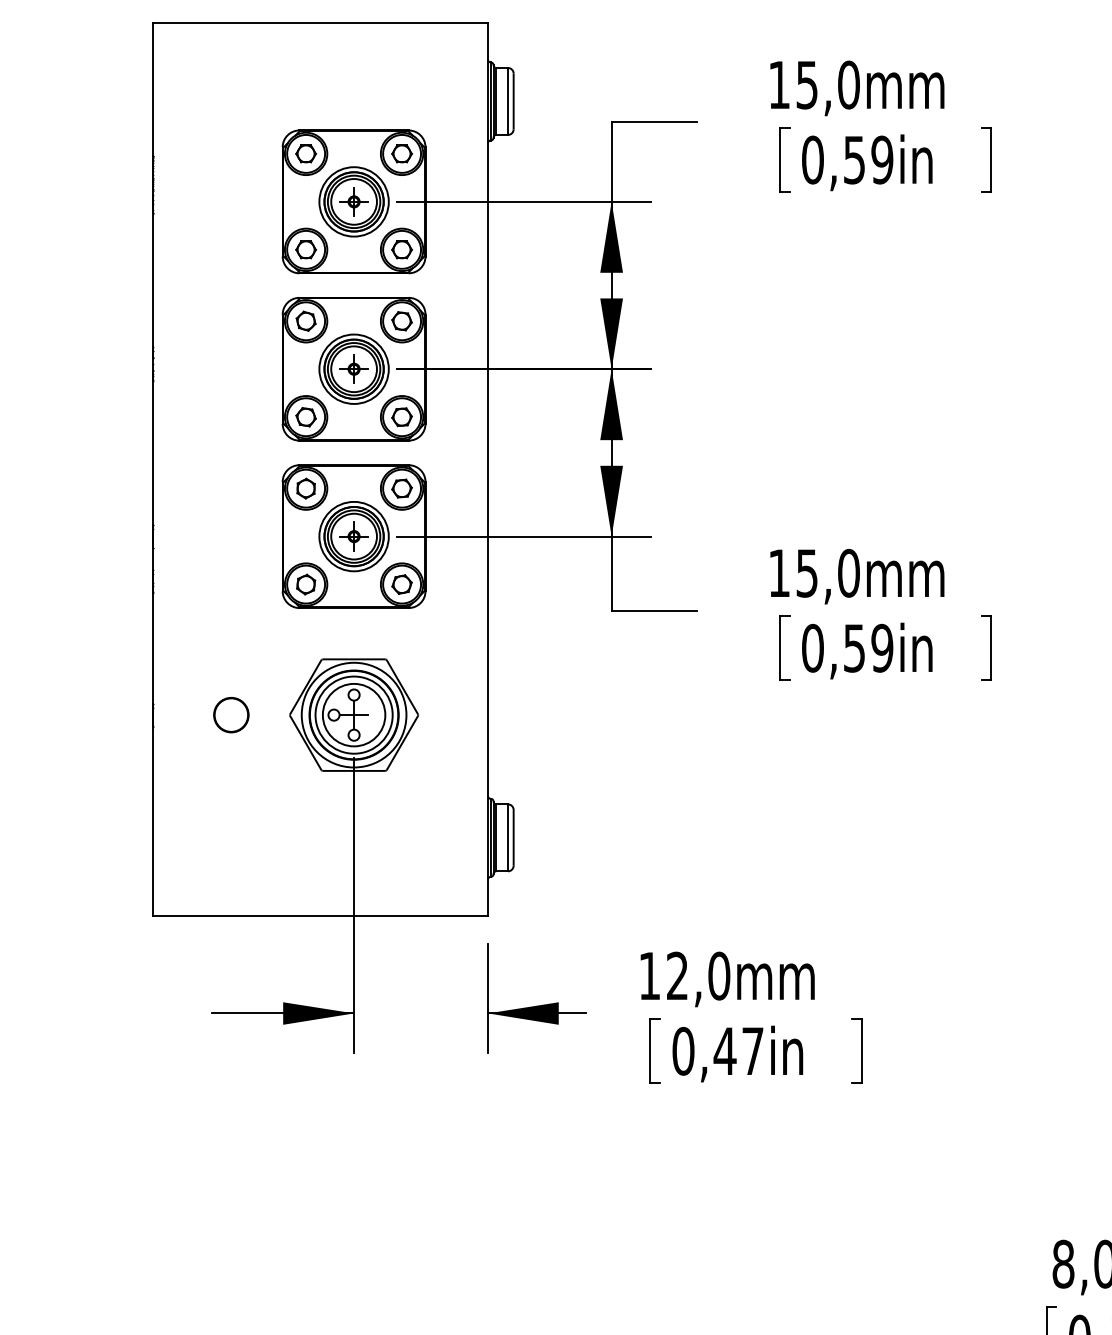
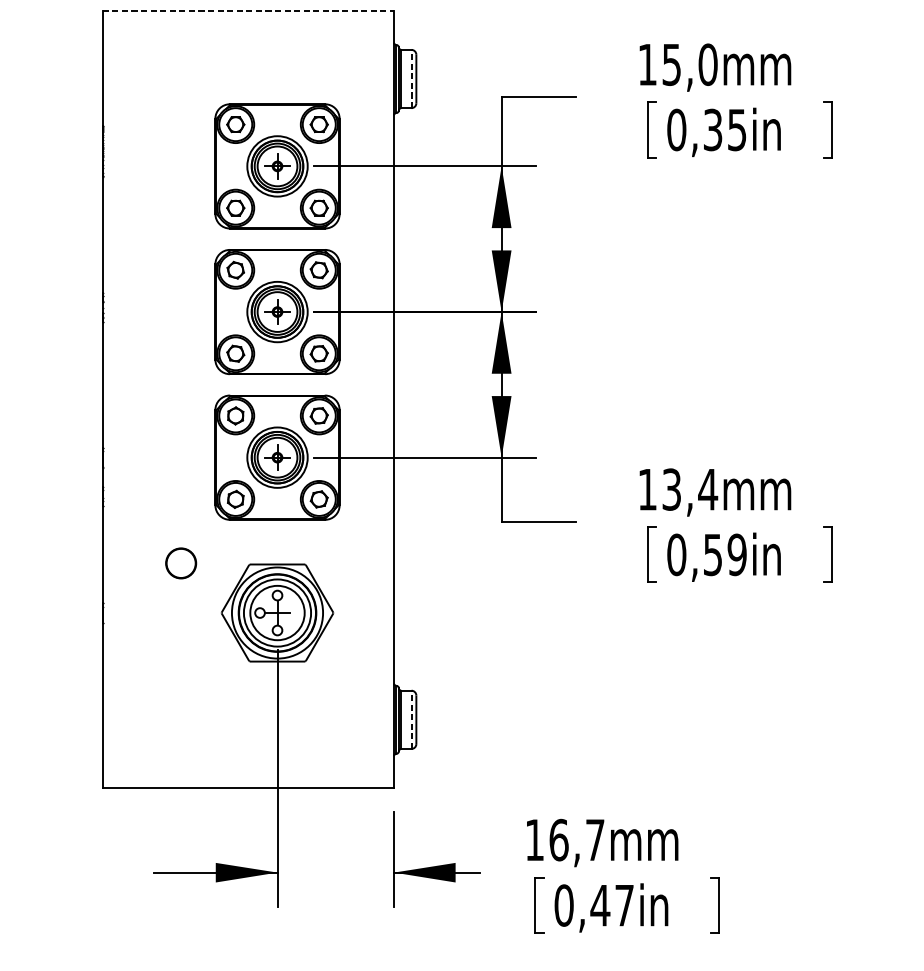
line: (321, 23) -> (249, 11), solid -> dashed
line: (508, 100) -> (411, 78), solid -> dashed
text: (868, 159) -> (725, 129), 0,59in -> 0,35in
text: (828, 572) -> (690, 488), 15,0mm -> 13,4mm
circle: (231, 715) -> (181, 563), moved
line: (508, 837) -> (411, 719), solid -> dashed
text: (698, 975) -> (577, 839), 12,0mm -> 16,7mm

